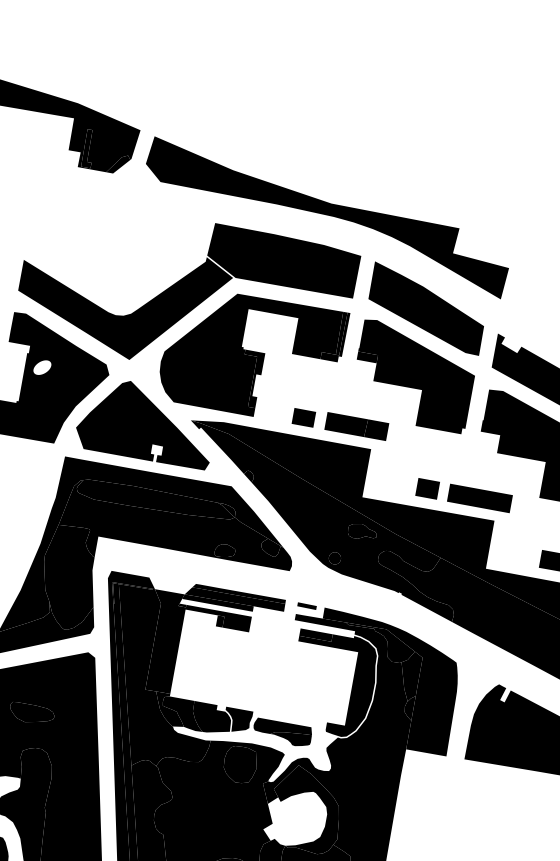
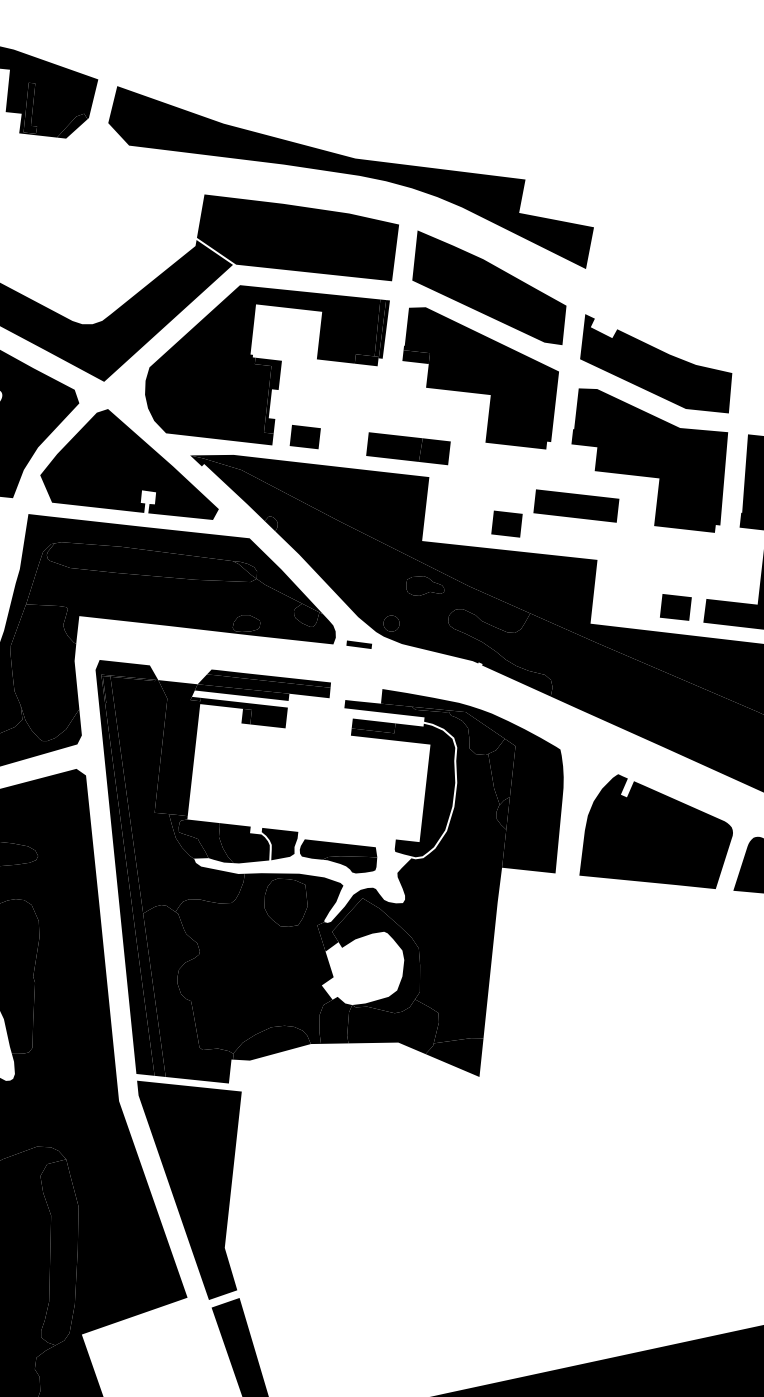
part: (303, 417) -> (304, 436), moved
part: (480, 498) -> (576, 505), moved
part: (306, 605) -> (358, 644), moved

